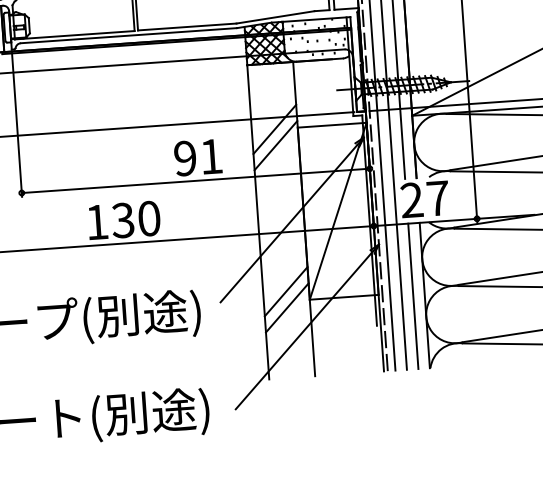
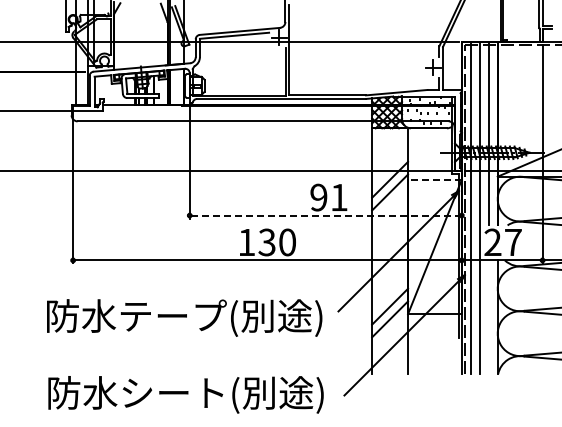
line: (331, 125) -> (434, 179), solid -> dashed
line: (195, 180) -> (325, 215), solid -> dashed
line: (413, 296) -> (488, 317), removed

